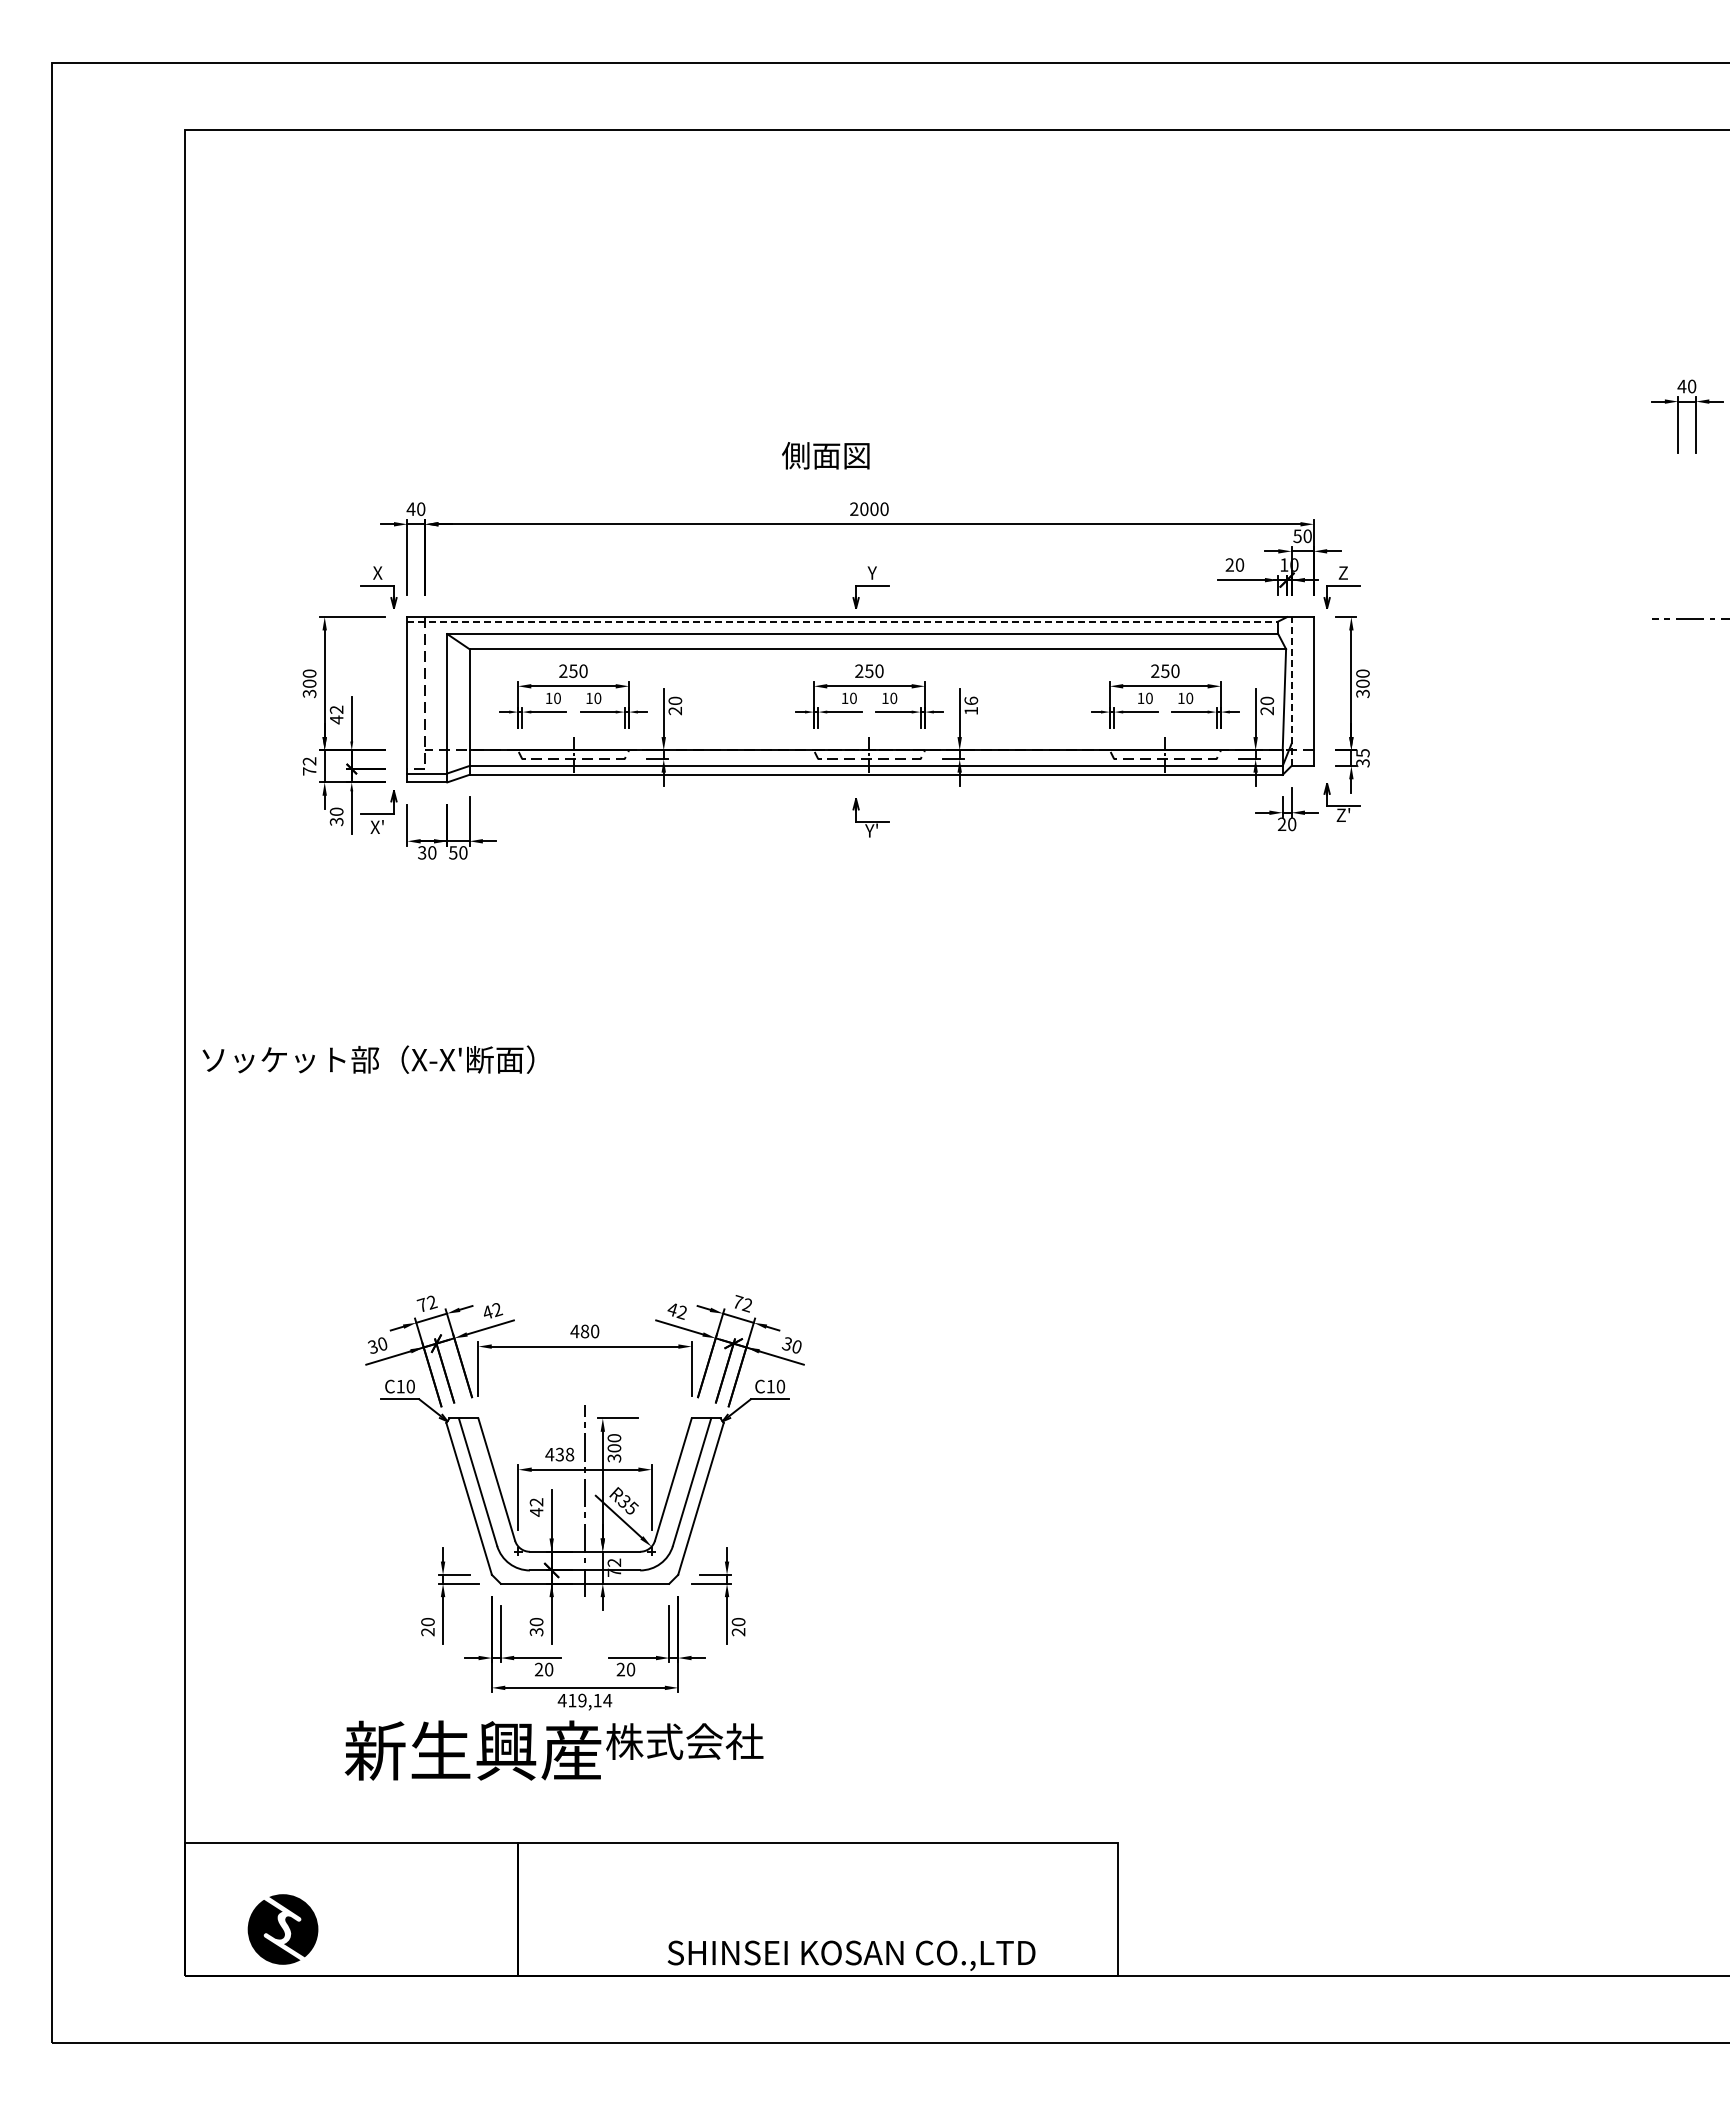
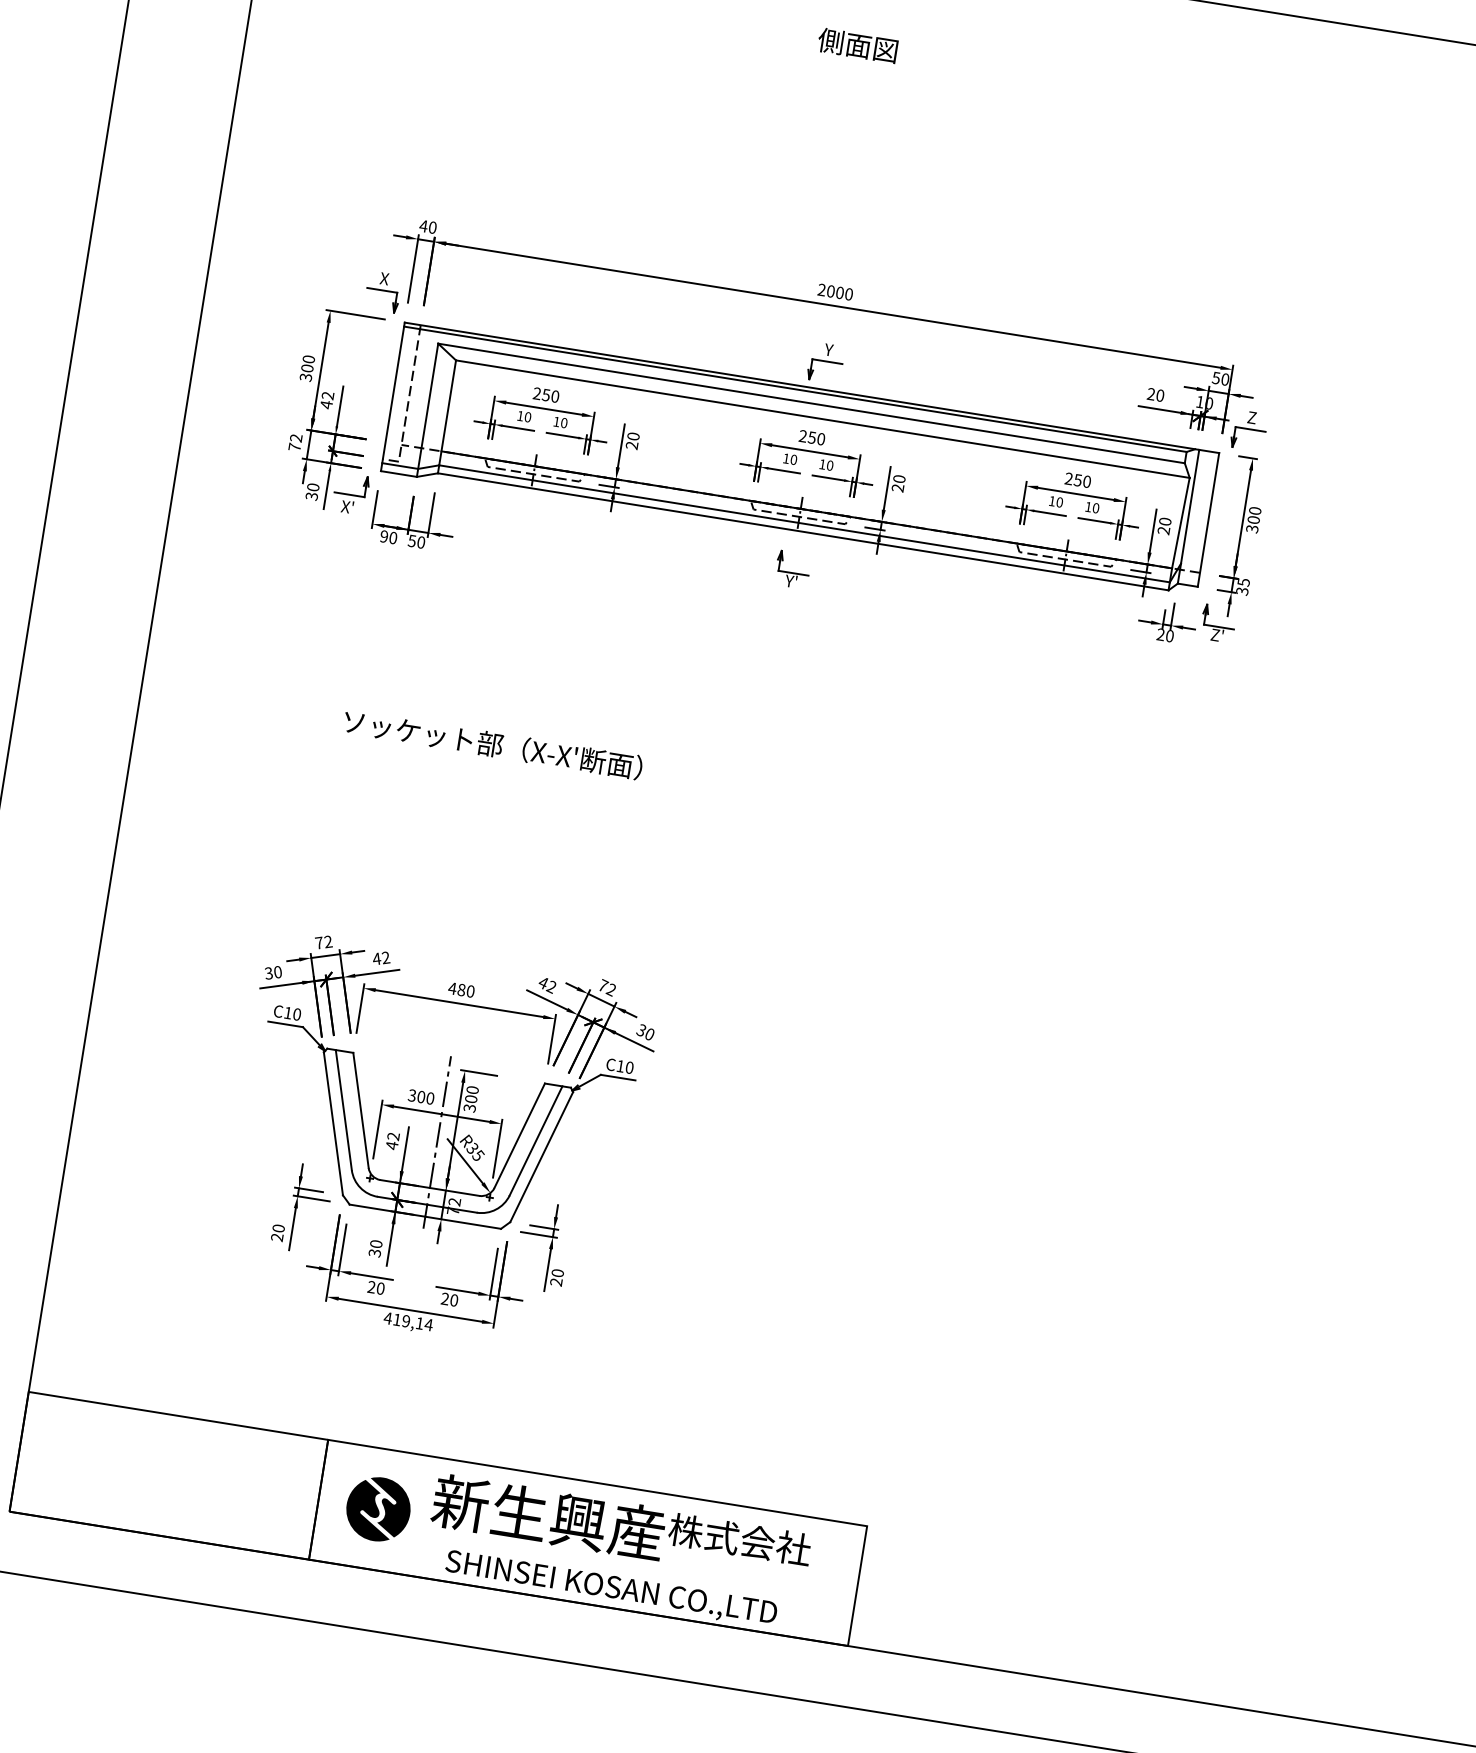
text: (825, 455) -> (857, 45), moved
line: (843, 621) -> (796, 389), dashed -> solid
line: (1291, 691) -> (1188, 516), dashed -> solid
text: (970, 705) -> (898, 483), 16 -> 20
text: (422, 852) -> (384, 536), 30 -> 90
text: (368, 1059) -> (493, 744), moved
text: (559, 1454) -> (420, 1096), 438 -> 300
text: (553, 1750) -> (620, 1528), moved
part: (282, 1929) -> (377, 1509), moved

